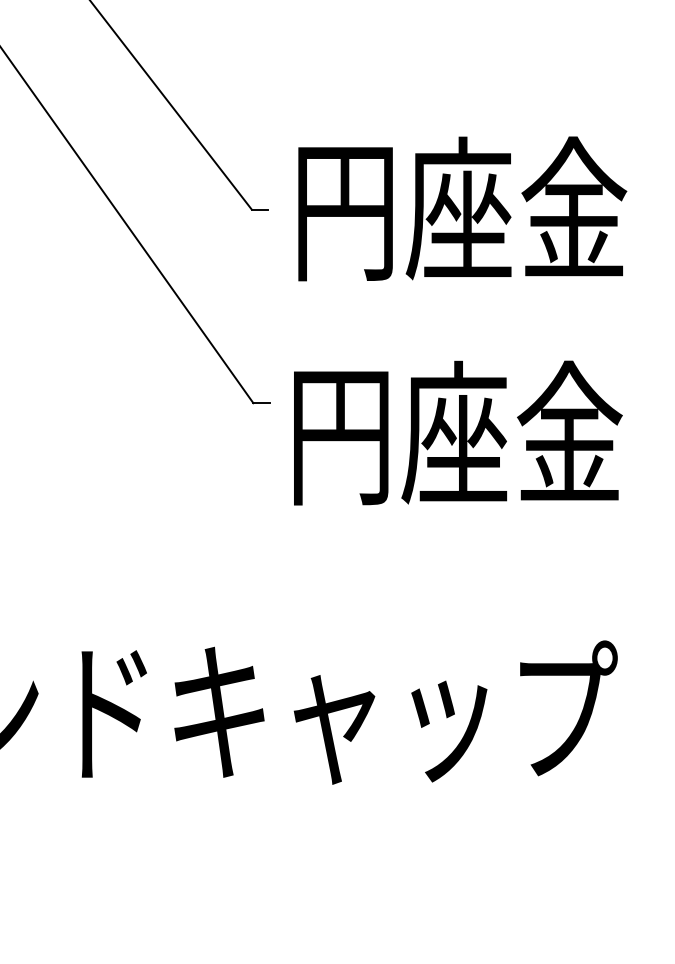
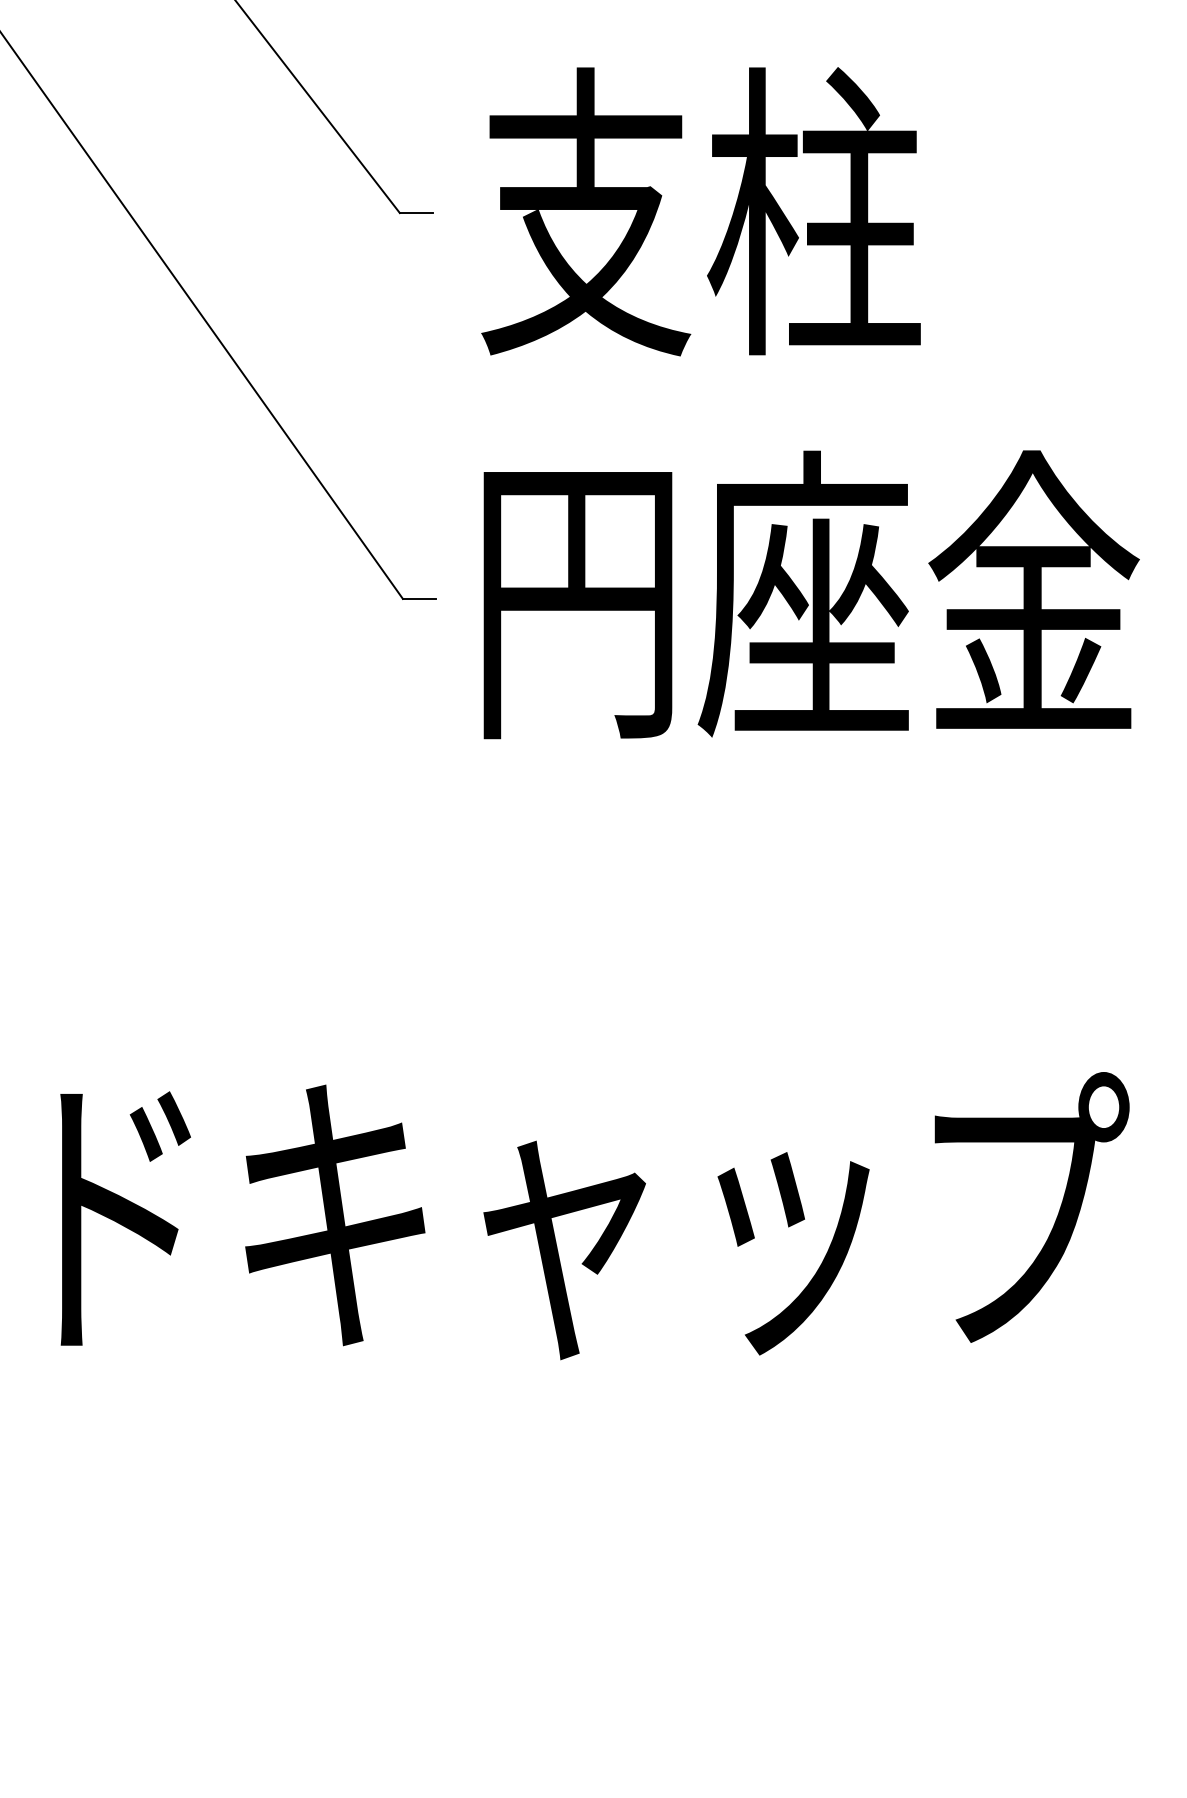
text: (459, 208) -> (813, 210), 円座金 -> 支柱
text: (458, 432) -> (811, 593), moved

